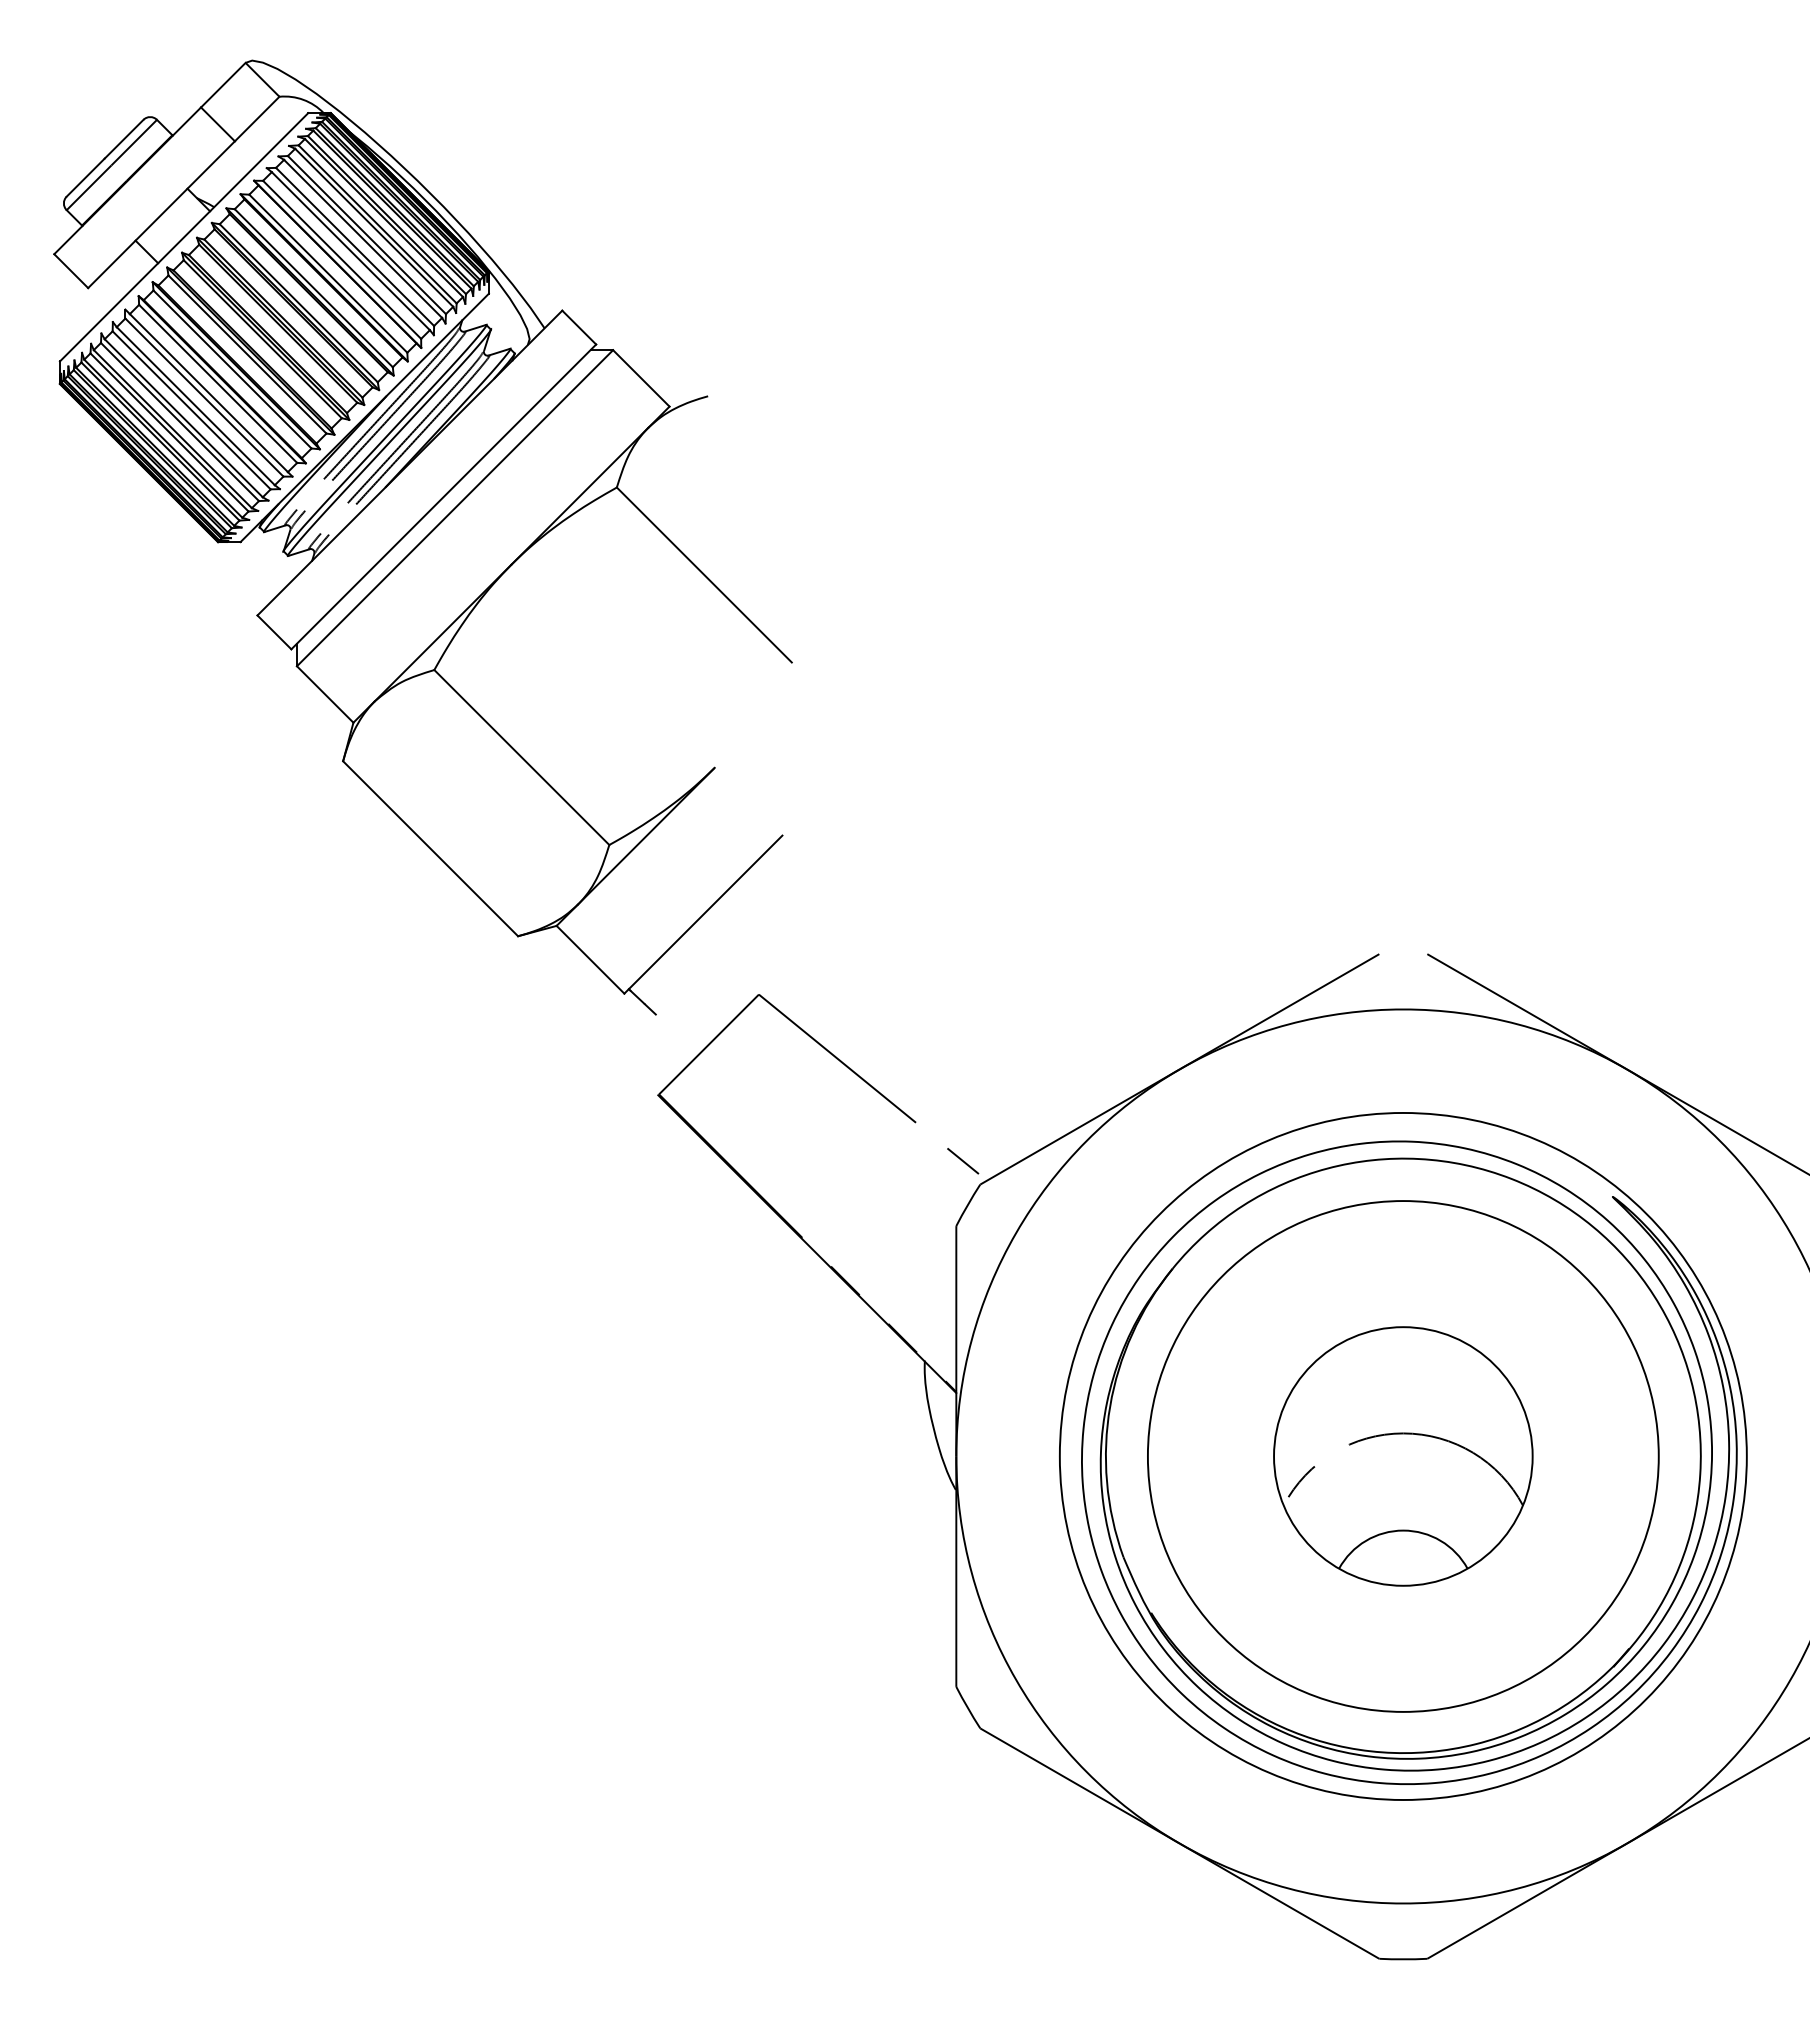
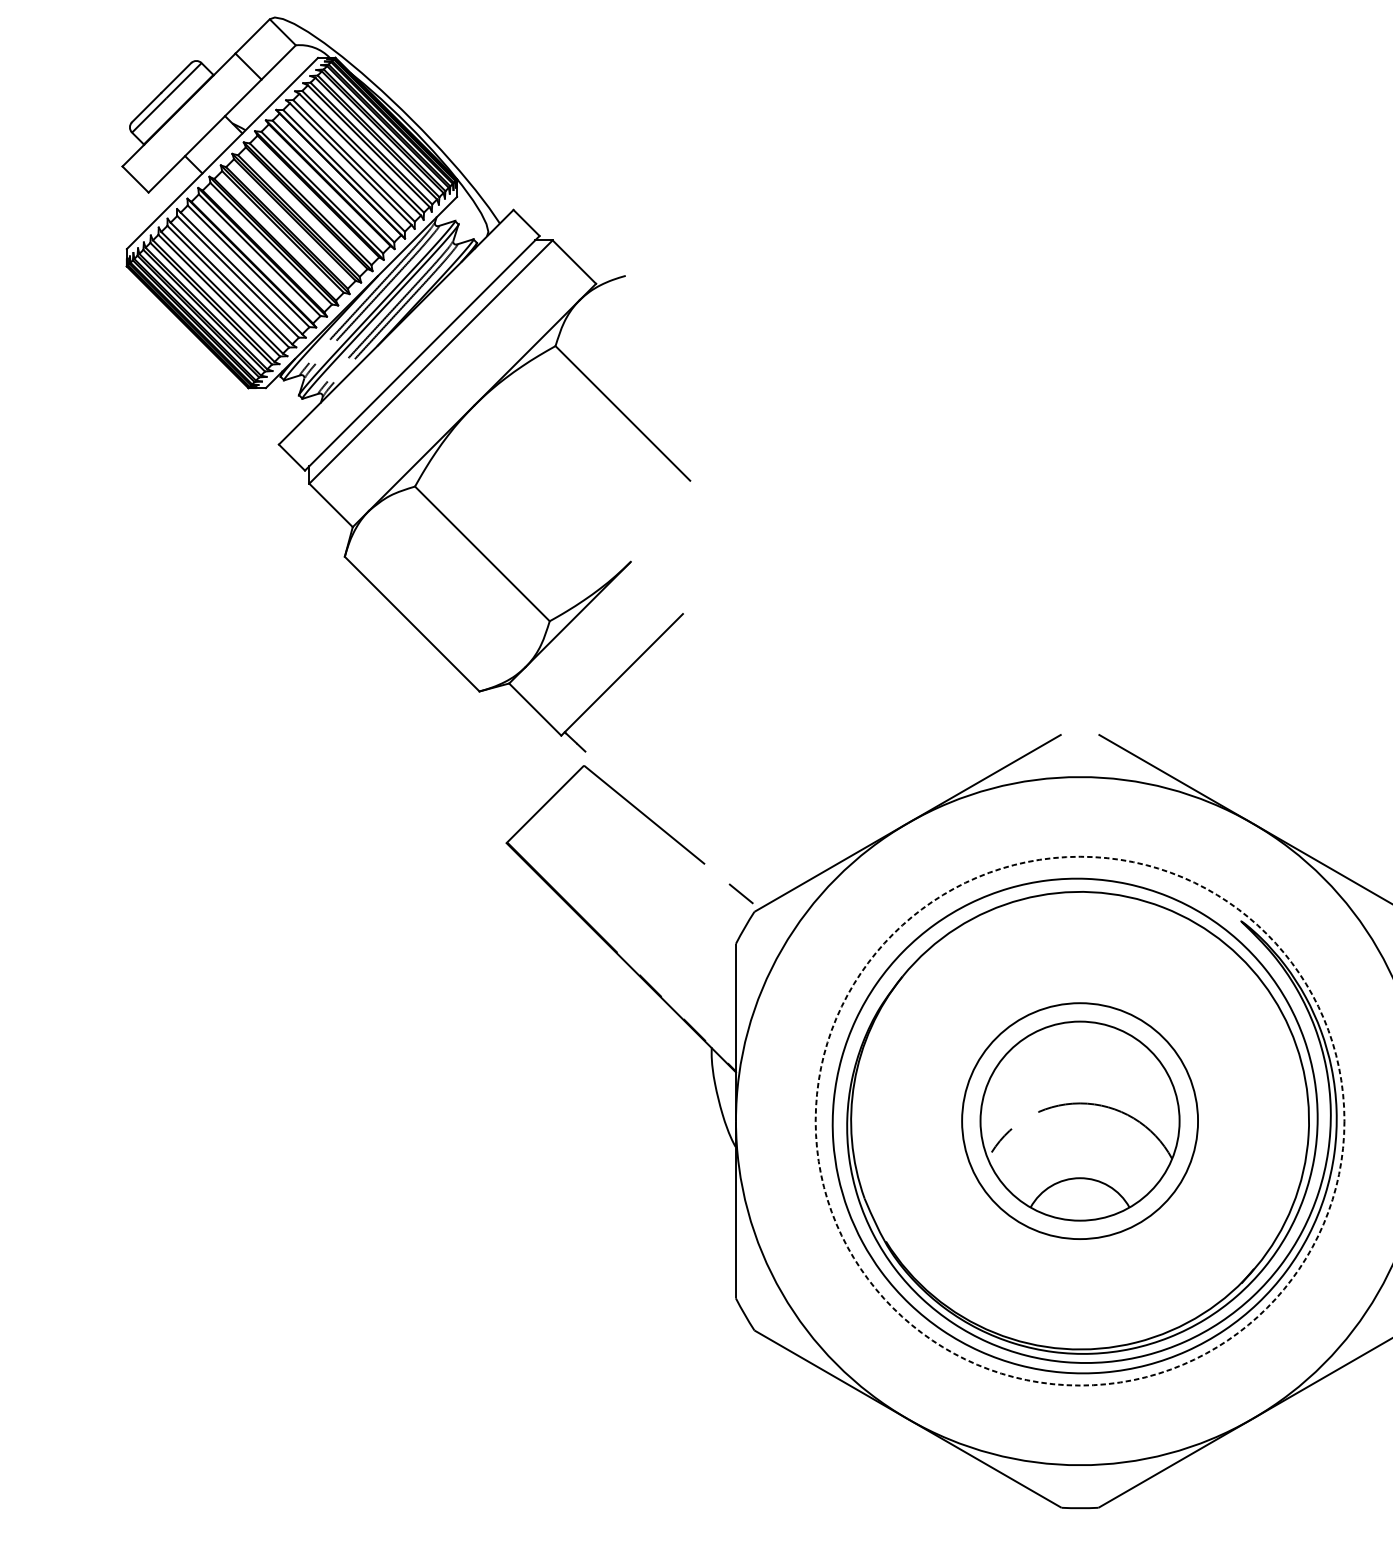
part: (422, 537) -> (405, 384), moved
circle: (1402, 1455) -> (1079, 1120), solid -> dashed
circle: (1402, 1456) -> (1079, 1121), size x0.6

